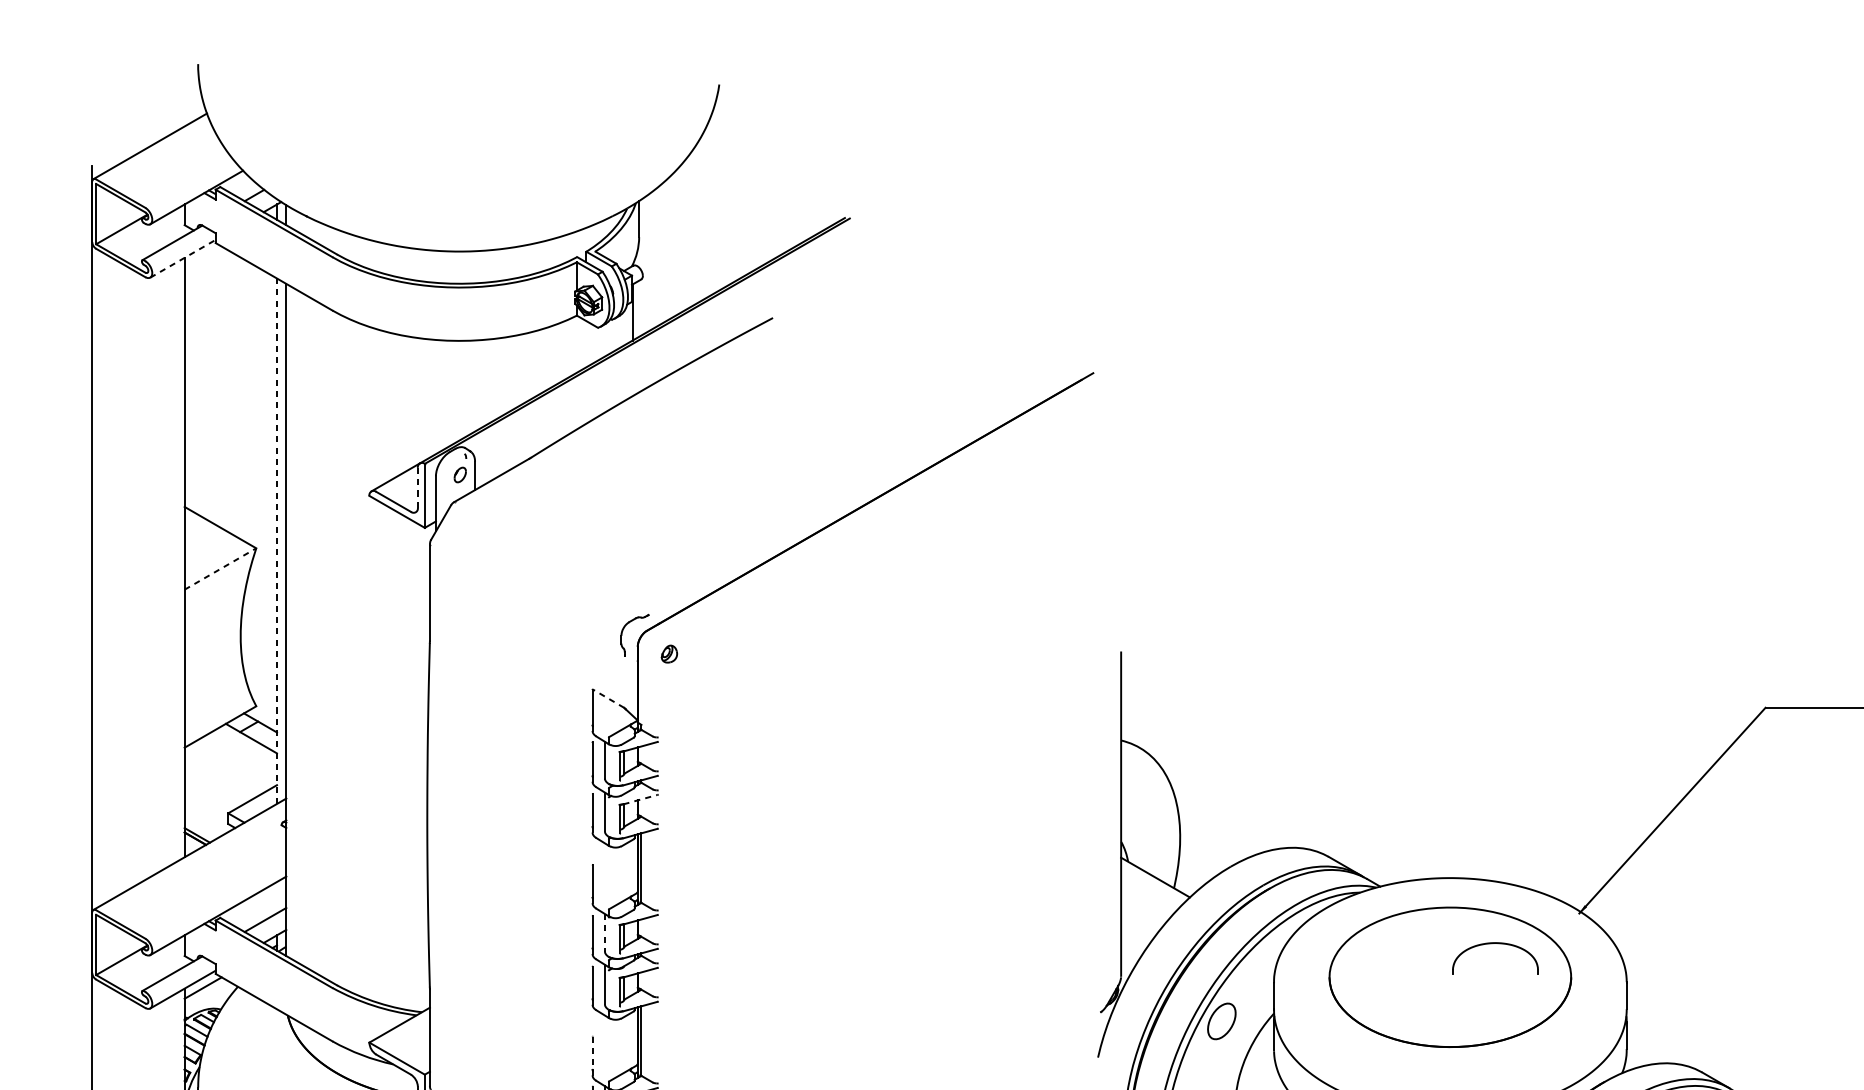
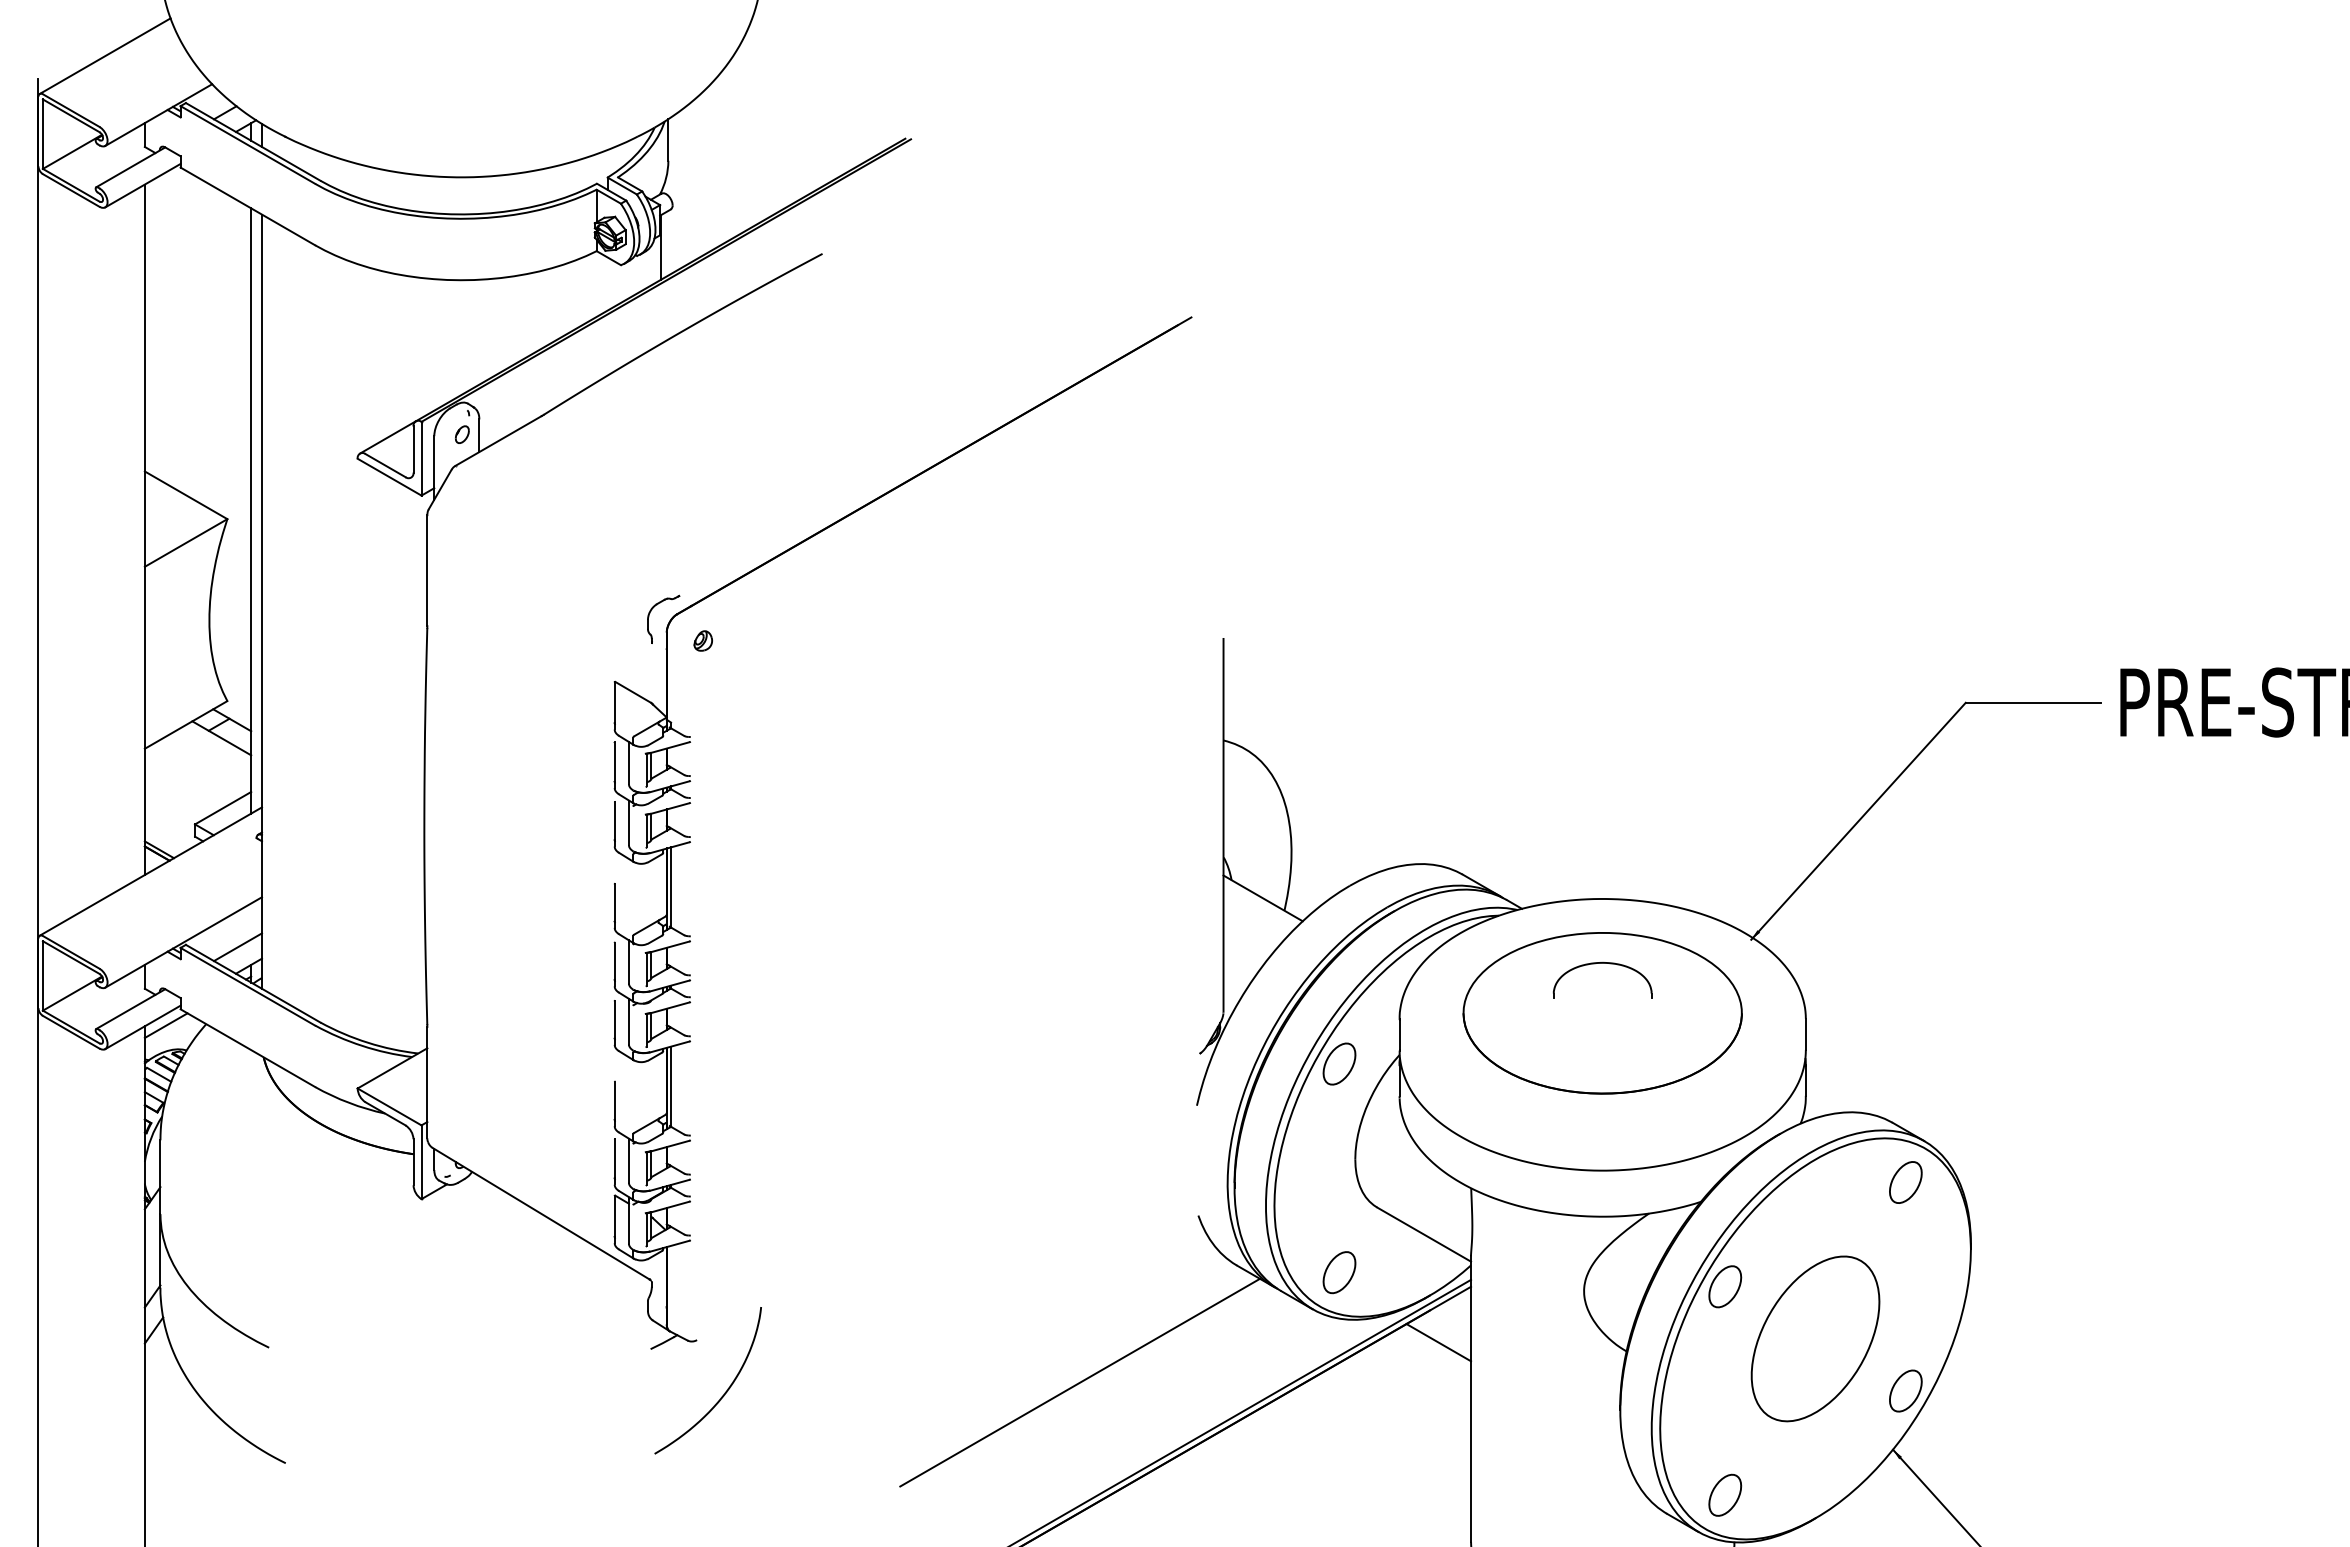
line: (182, 258) -> (142, 185), dashed -> solid
line: (417, 487) -> (413, 449), dashed -> solid
line: (277, 541) -> (251, 511), dashed -> solid
line: (220, 568) -> (186, 542), dashed -> solid
line: (608, 698) -> (633, 692), dashed -> solid
line: (641, 799) -> (670, 808), dashed -> solid
line: (604, 932) -> (628, 961), dashed -> solid
part: (1495, 943) -> (1602, 963), moved
line: (592, 1053) -> (614, 1101), dashed -> solid

